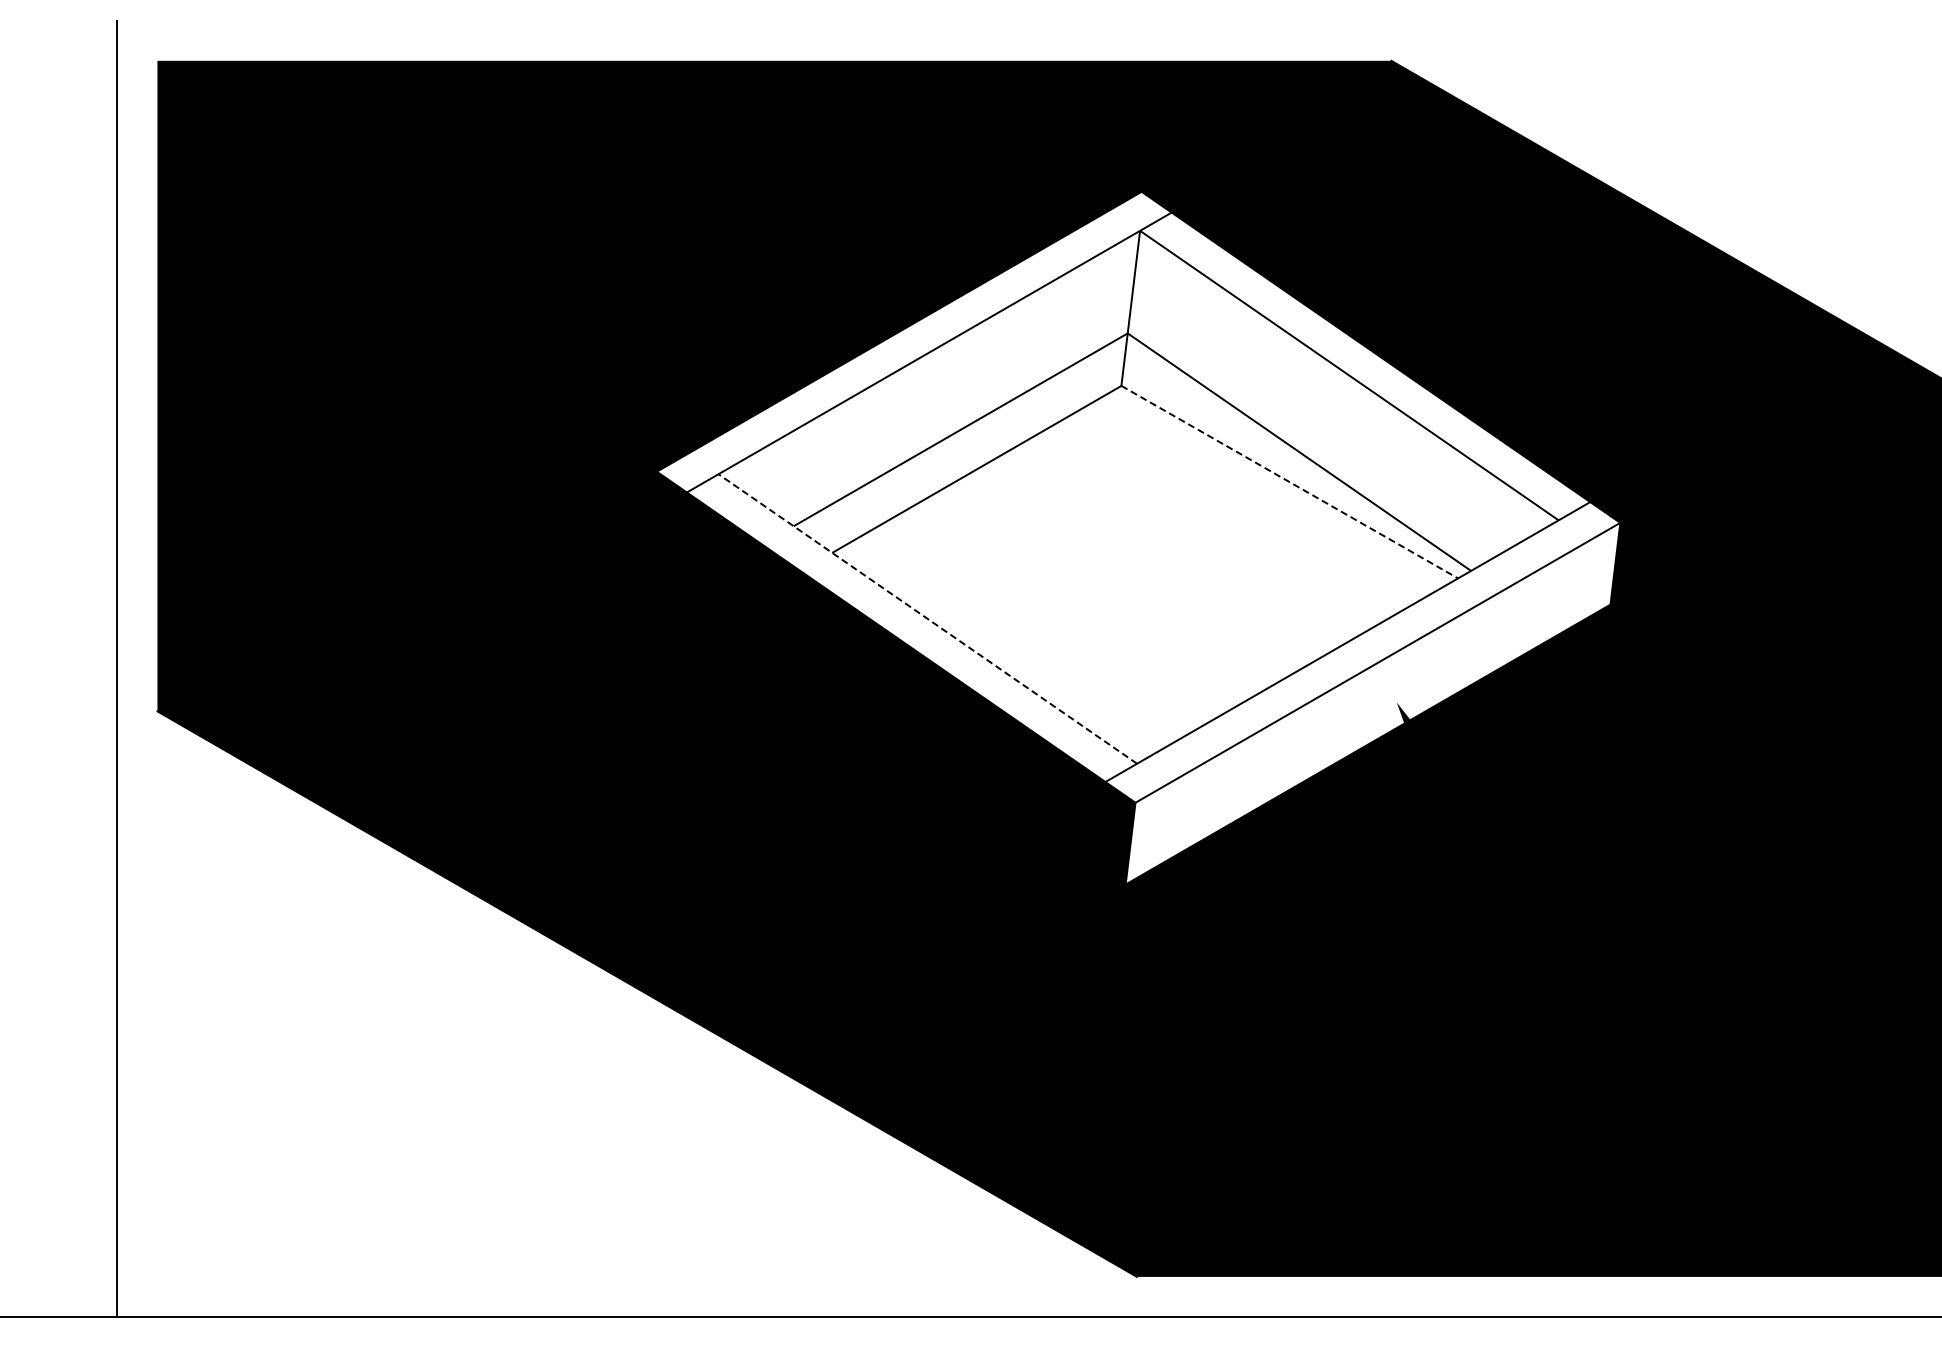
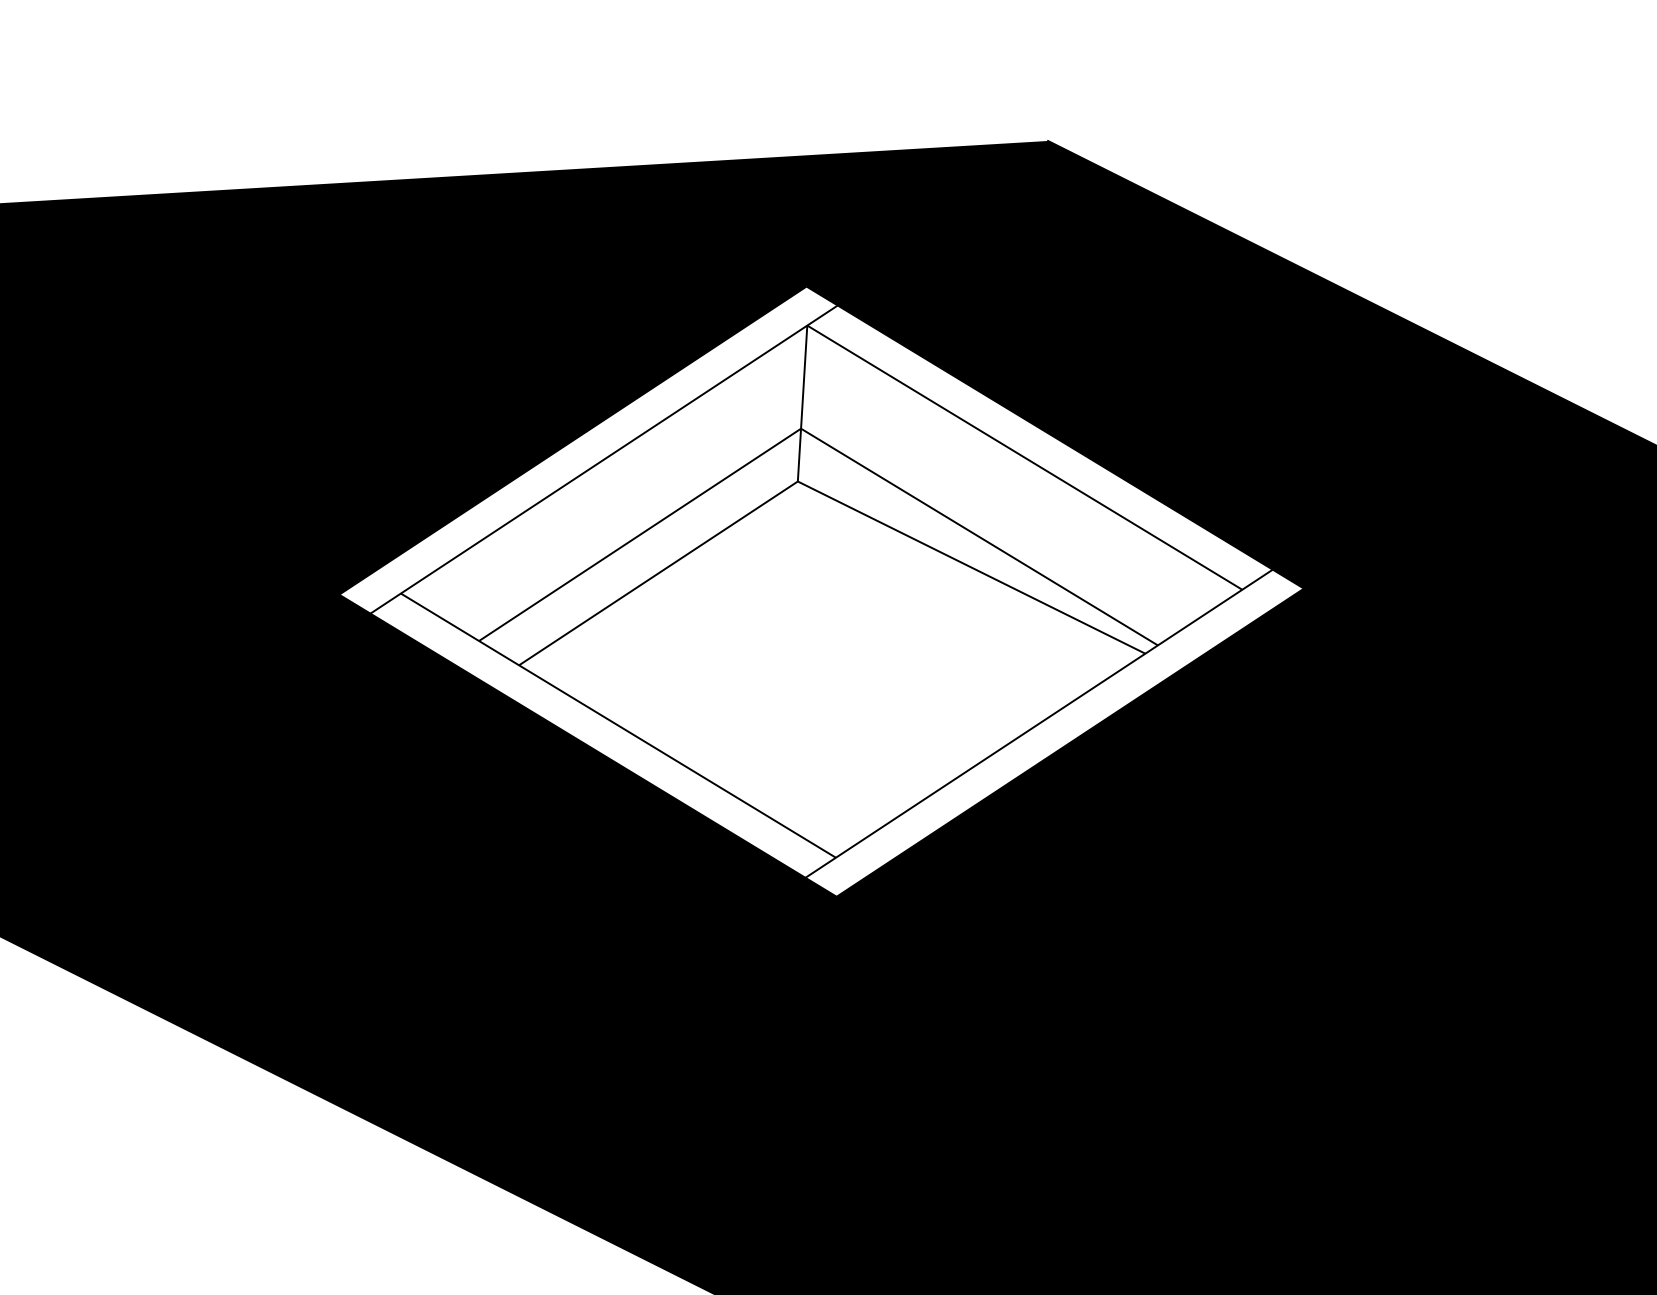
line: (1289, 482) -> (971, 567), dashed -> solid
line: (927, 618) -> (618, 725), dashed -> solid
fill: (1372, 703) -> (1067, 783), added

